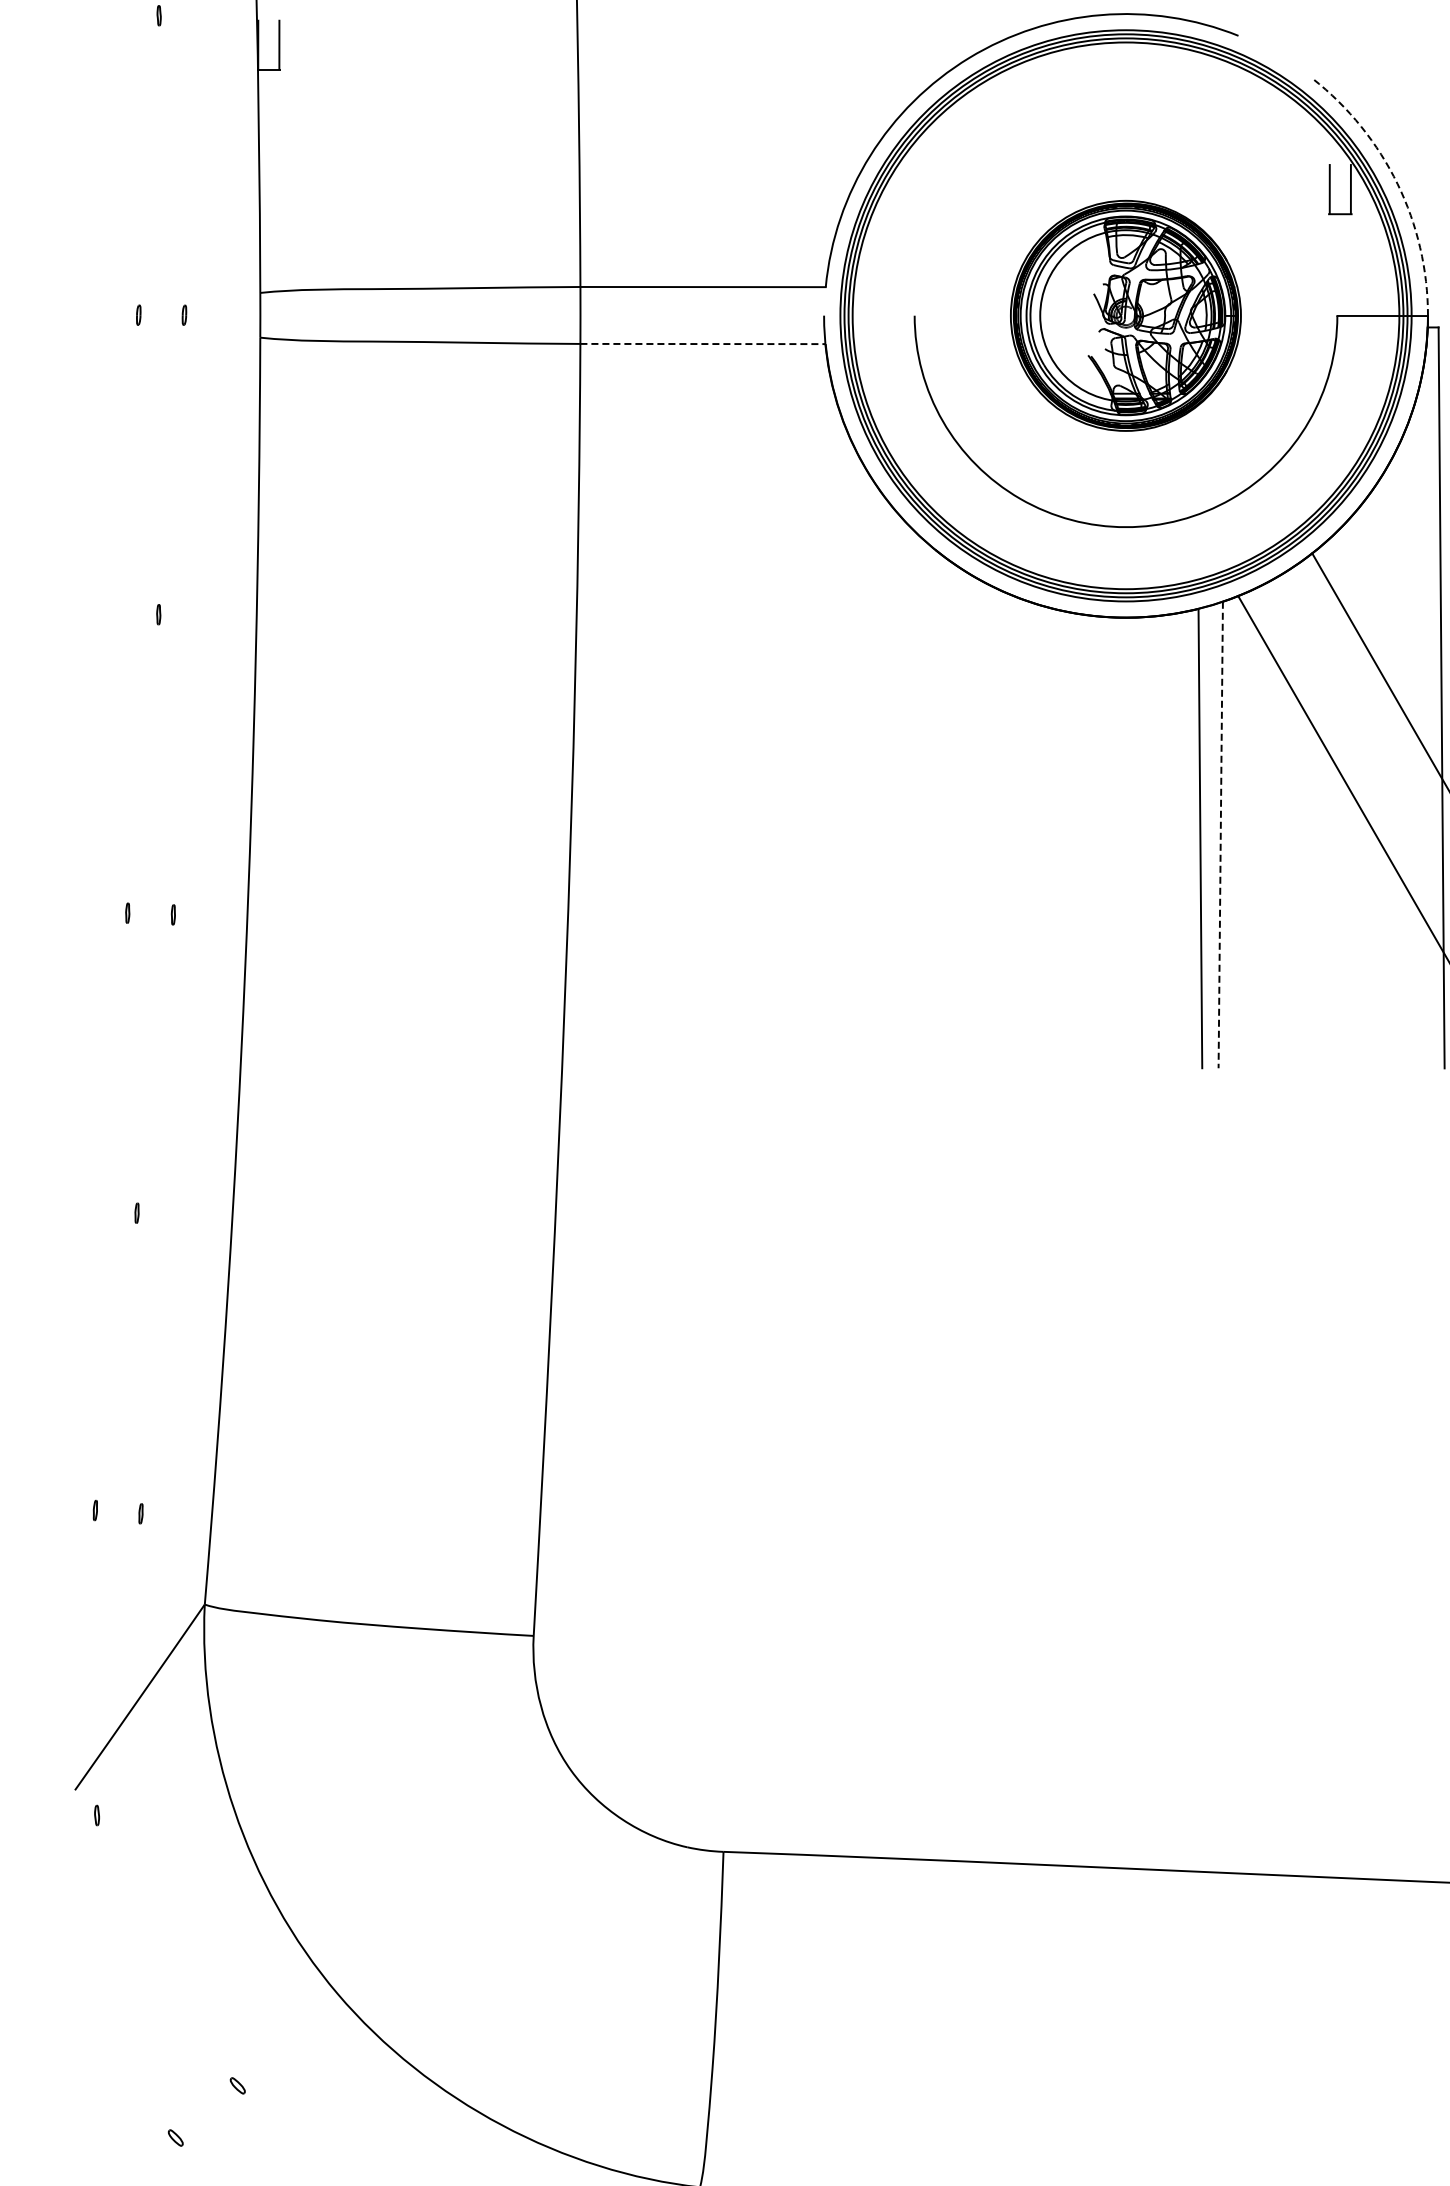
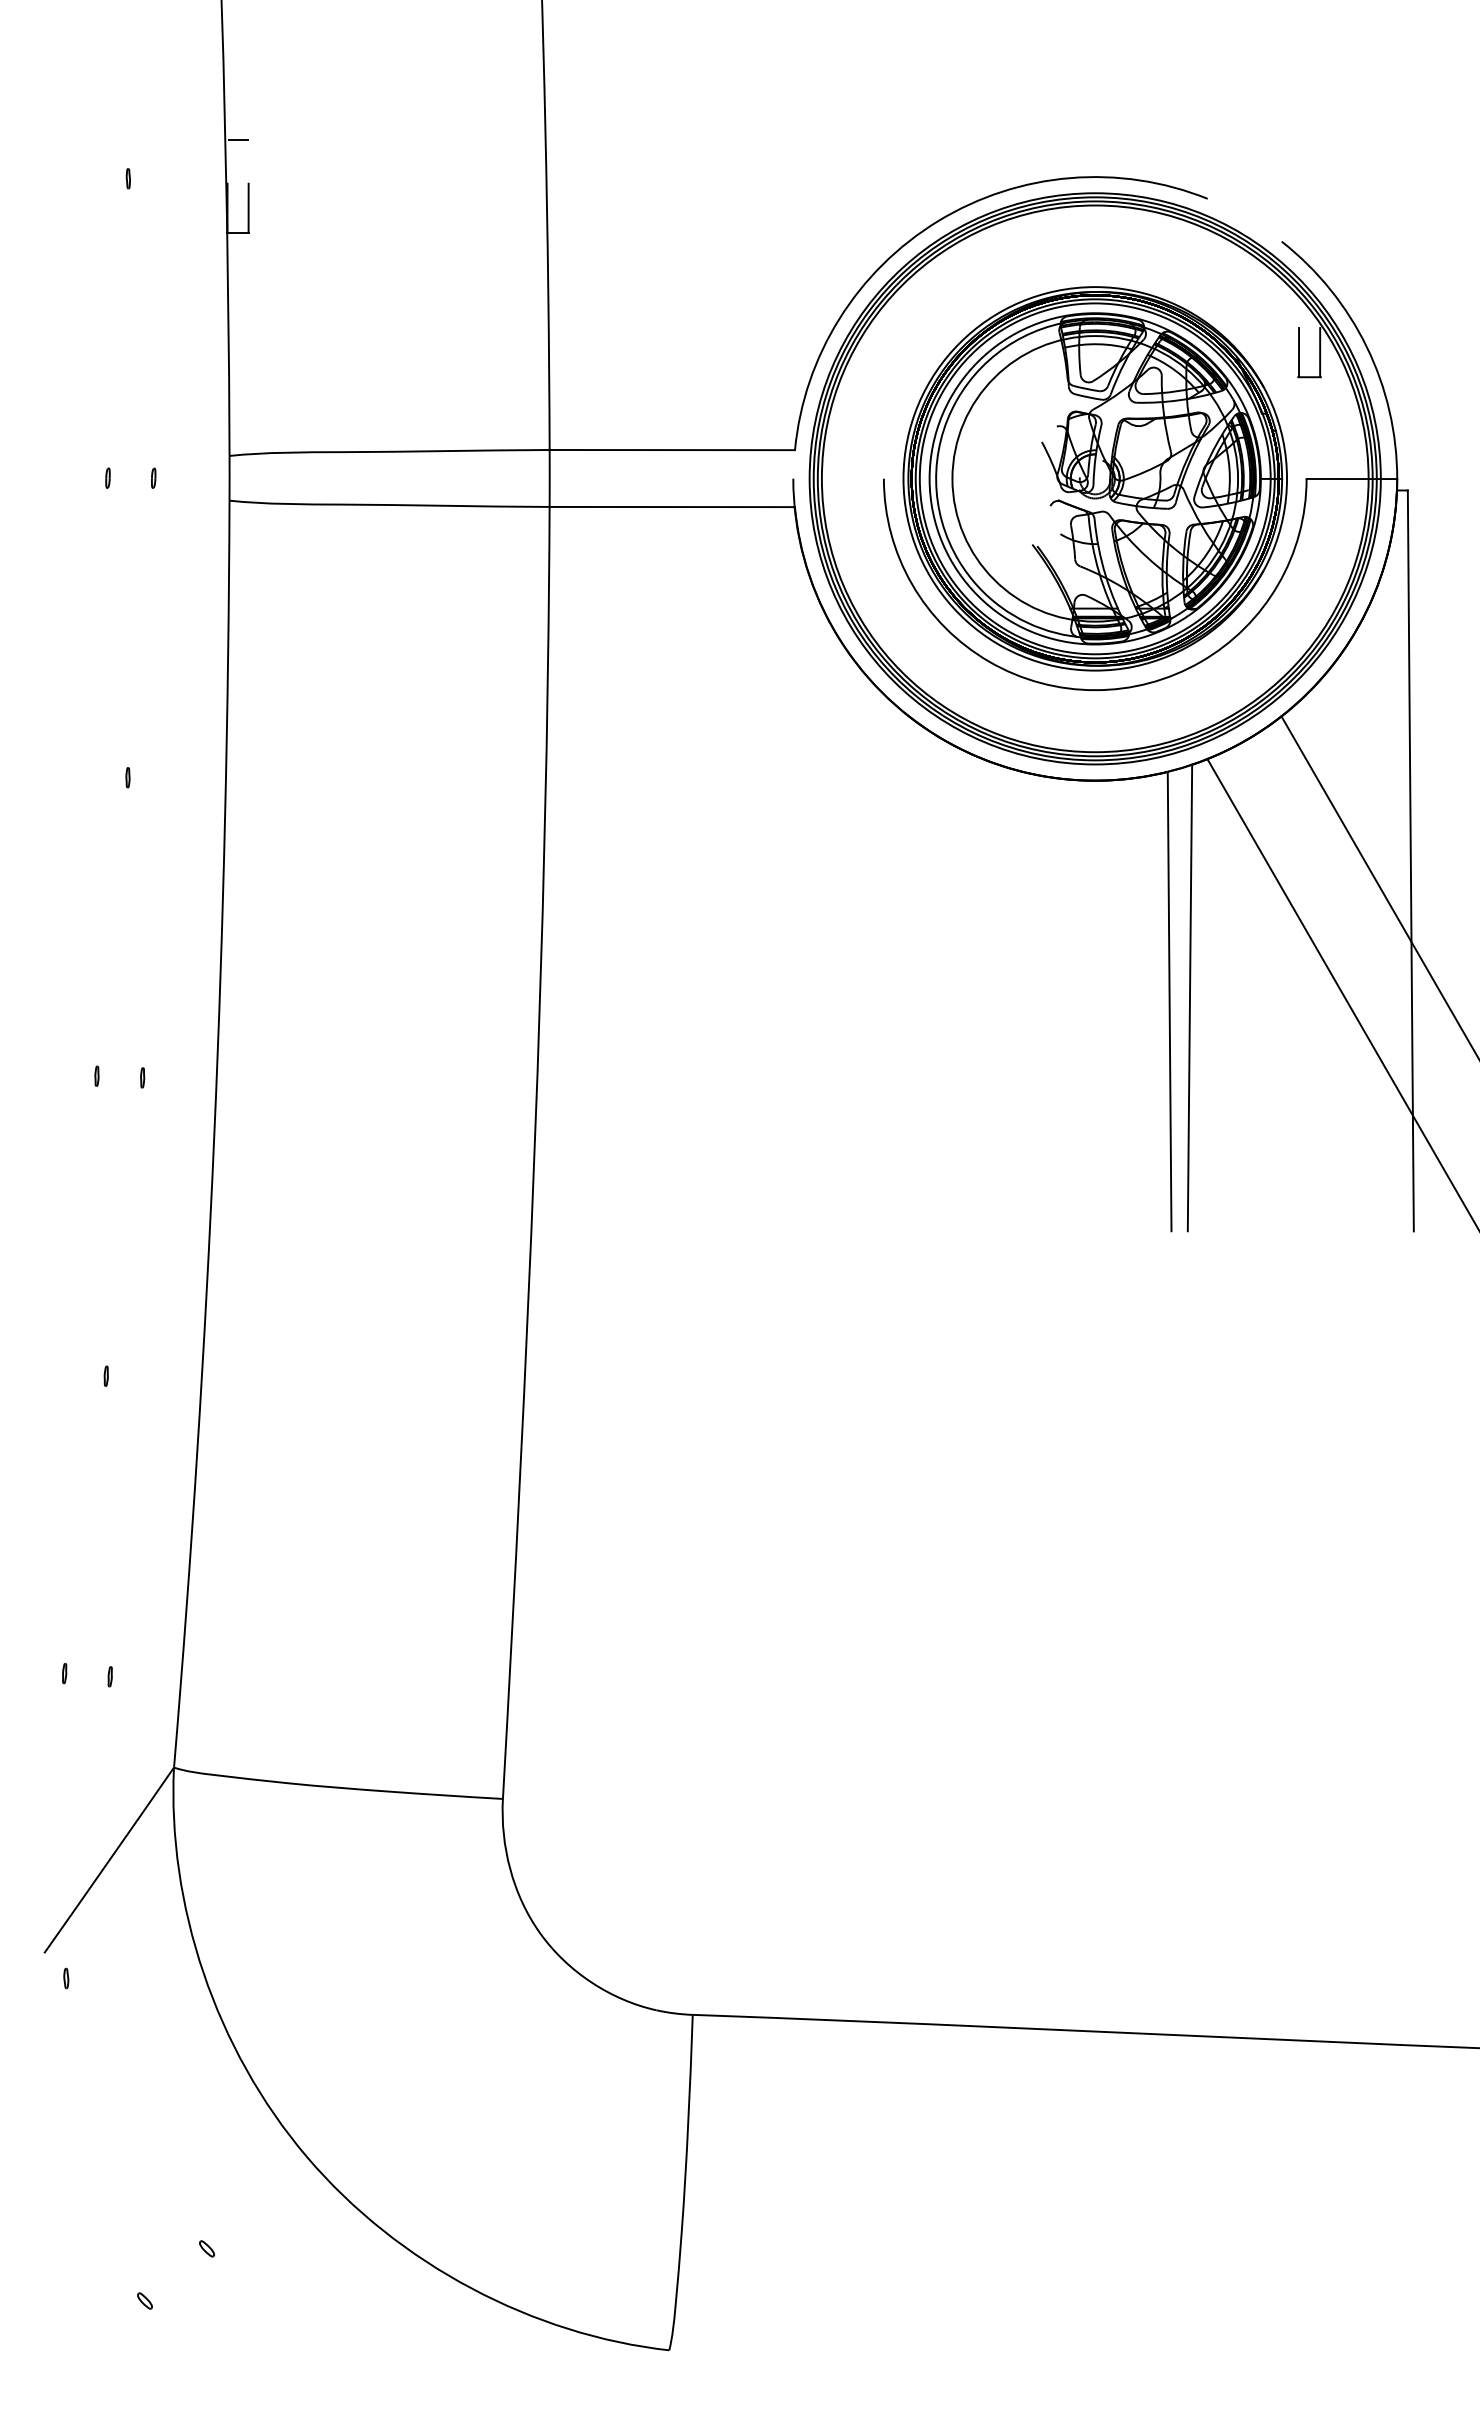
arc: (1397, 184) -> (1366, 347), dashed -> solid
part: (1125, 315) -> (1094, 478), size x1.67
line: (703, 344) -> (672, 507), dashed -> solid
line: (1220, 835) -> (1189, 998), dashed -> solid

